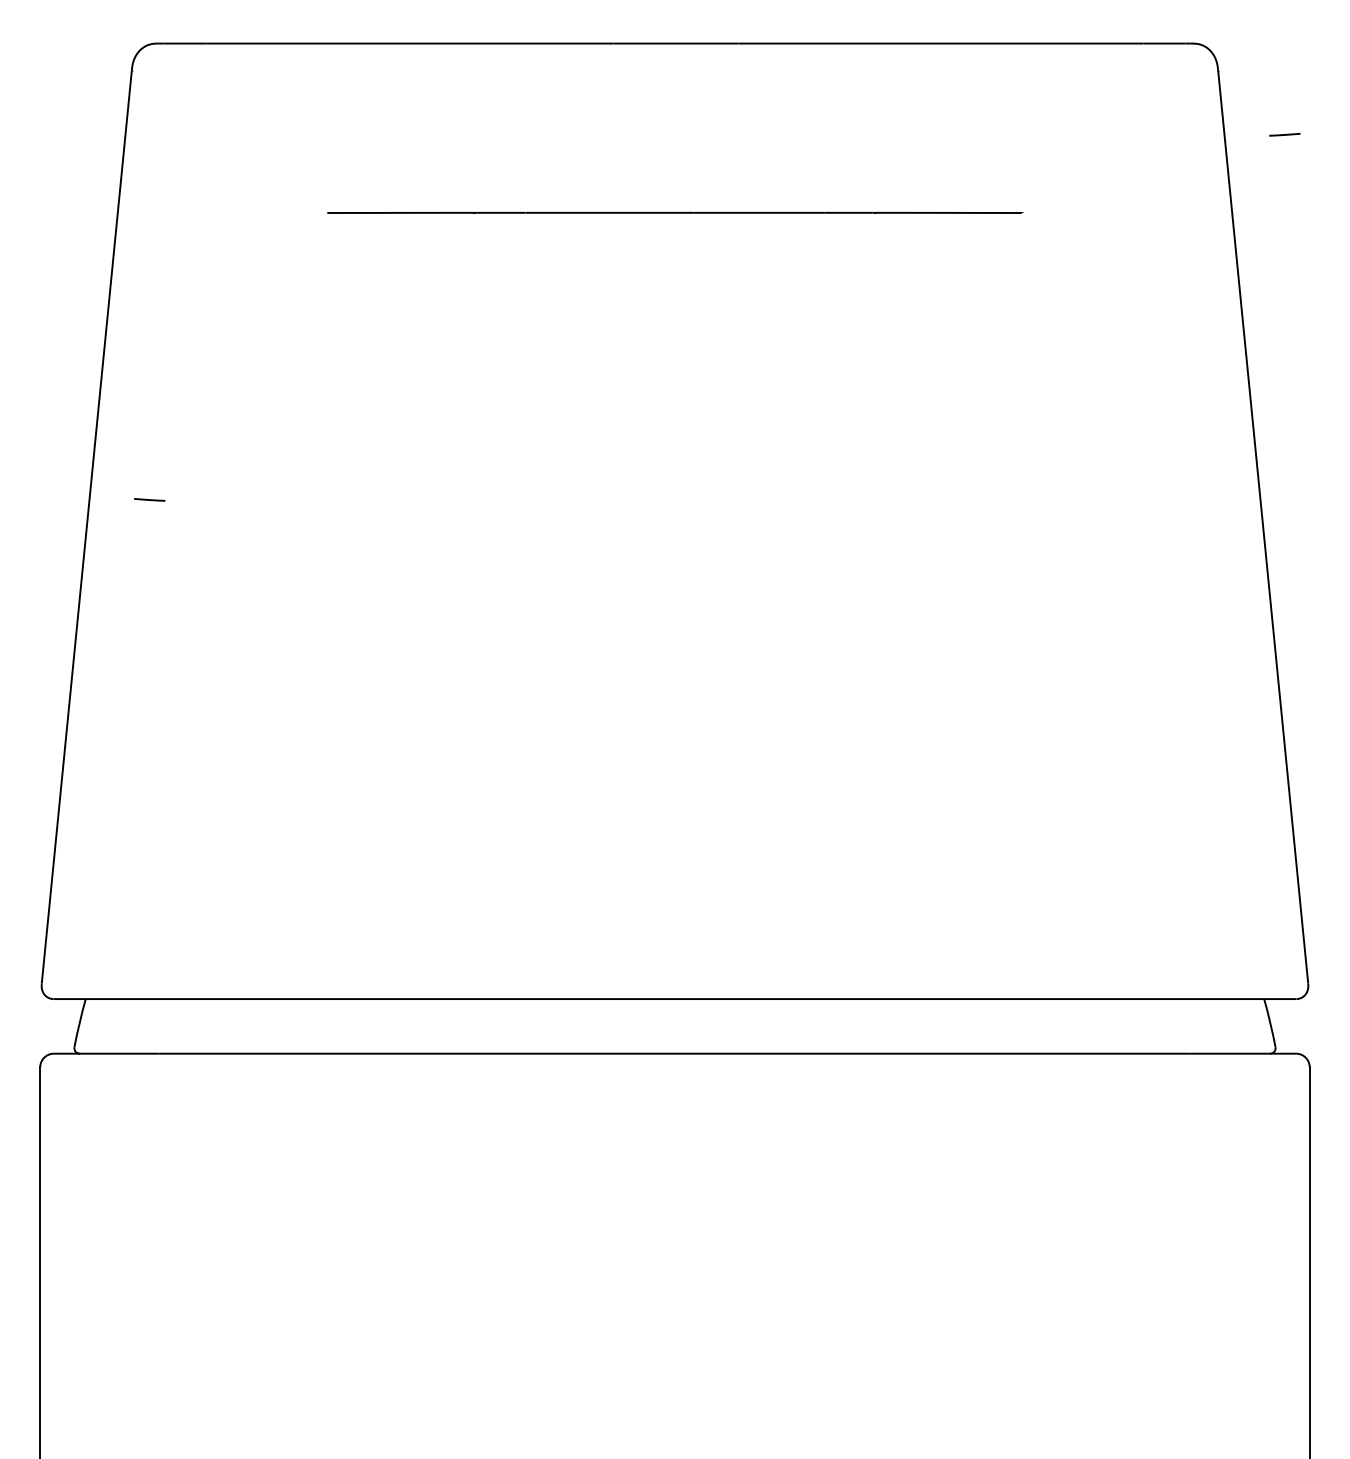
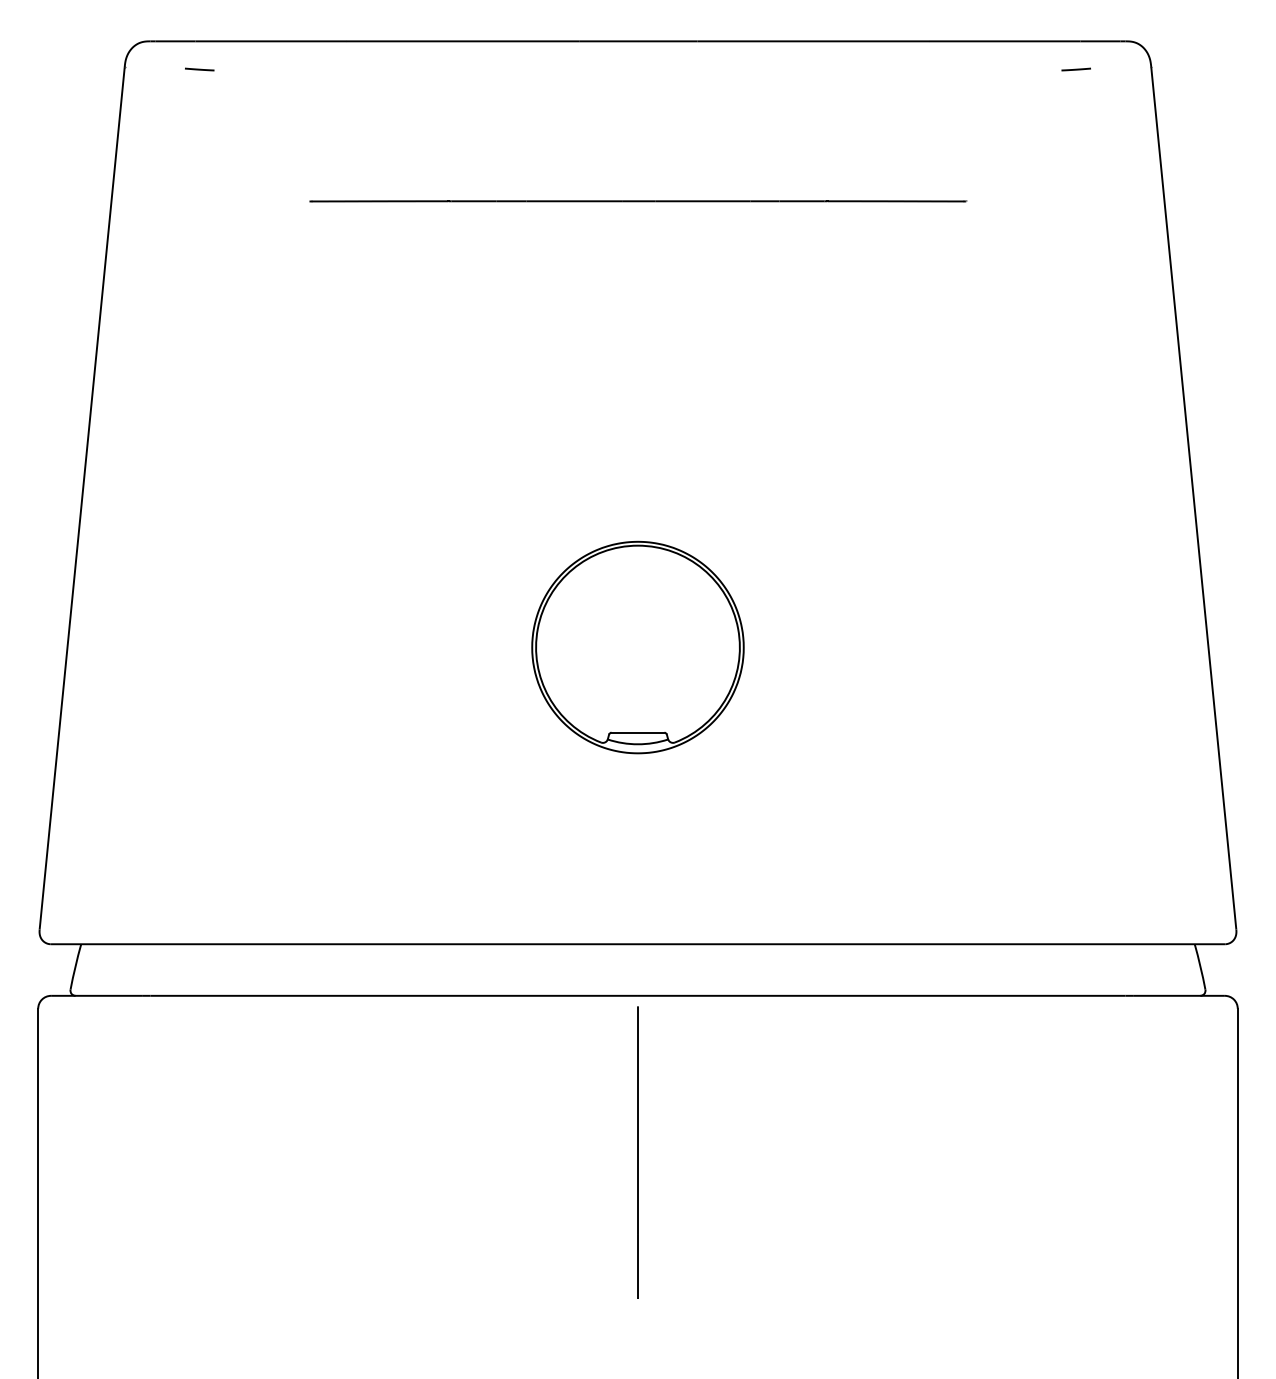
line: (1284, 134) -> (1075, 69), moved
line: (149, 499) -> (199, 69), moved
part: (674, 685) -> (637, 647), added
line: (674, 1219) -> (637, 1152), added

